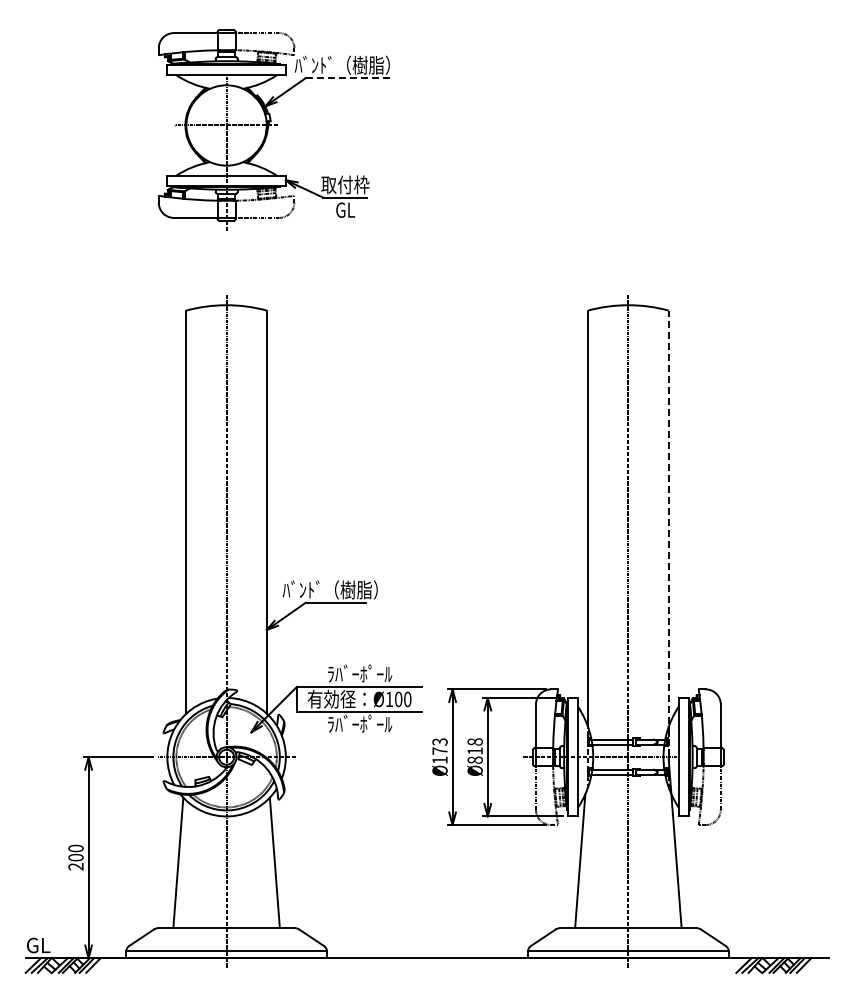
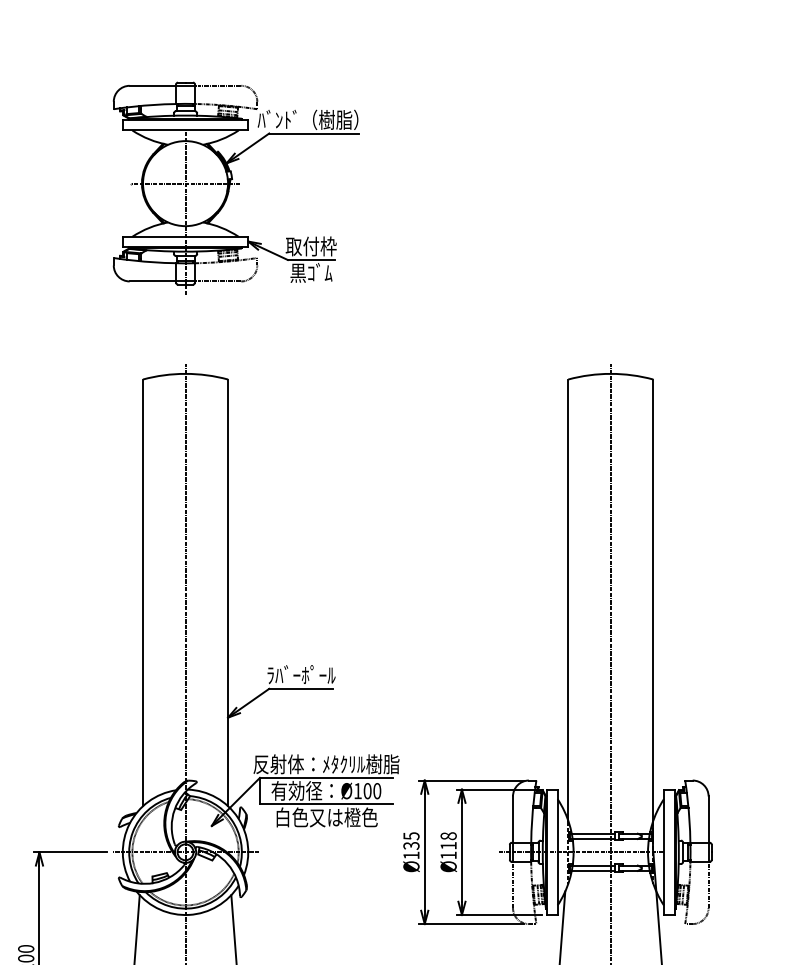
line: (348, 78) -> (314, 133), dashed -> solid
text: (345, 209) -> (311, 272), GL -> 黒ｺﾞﾑ
line: (668, 533) -> (653, 615), dashed -> solid
text: (329, 589) -> (294, 674), ﾊﾞﾝﾄﾞ（樹脂） -> ﾗﾊﾞｰﾎﾟｰﾙ
text: (359, 673) -> (326, 763), ﾗﾊﾞｰﾎﾟｰﾙ -> 反射体：ﾒﾀｸﾘﾙ樹脂
text: (360, 723) -> (327, 816), ﾗﾊﾞｰﾎﾟｰﾙ -> 白色又は橙色
text: (439, 746) -> (410, 840), Ø173 -> Ø135
text: (474, 759) -> (447, 854), Ø818 -> Ø118

